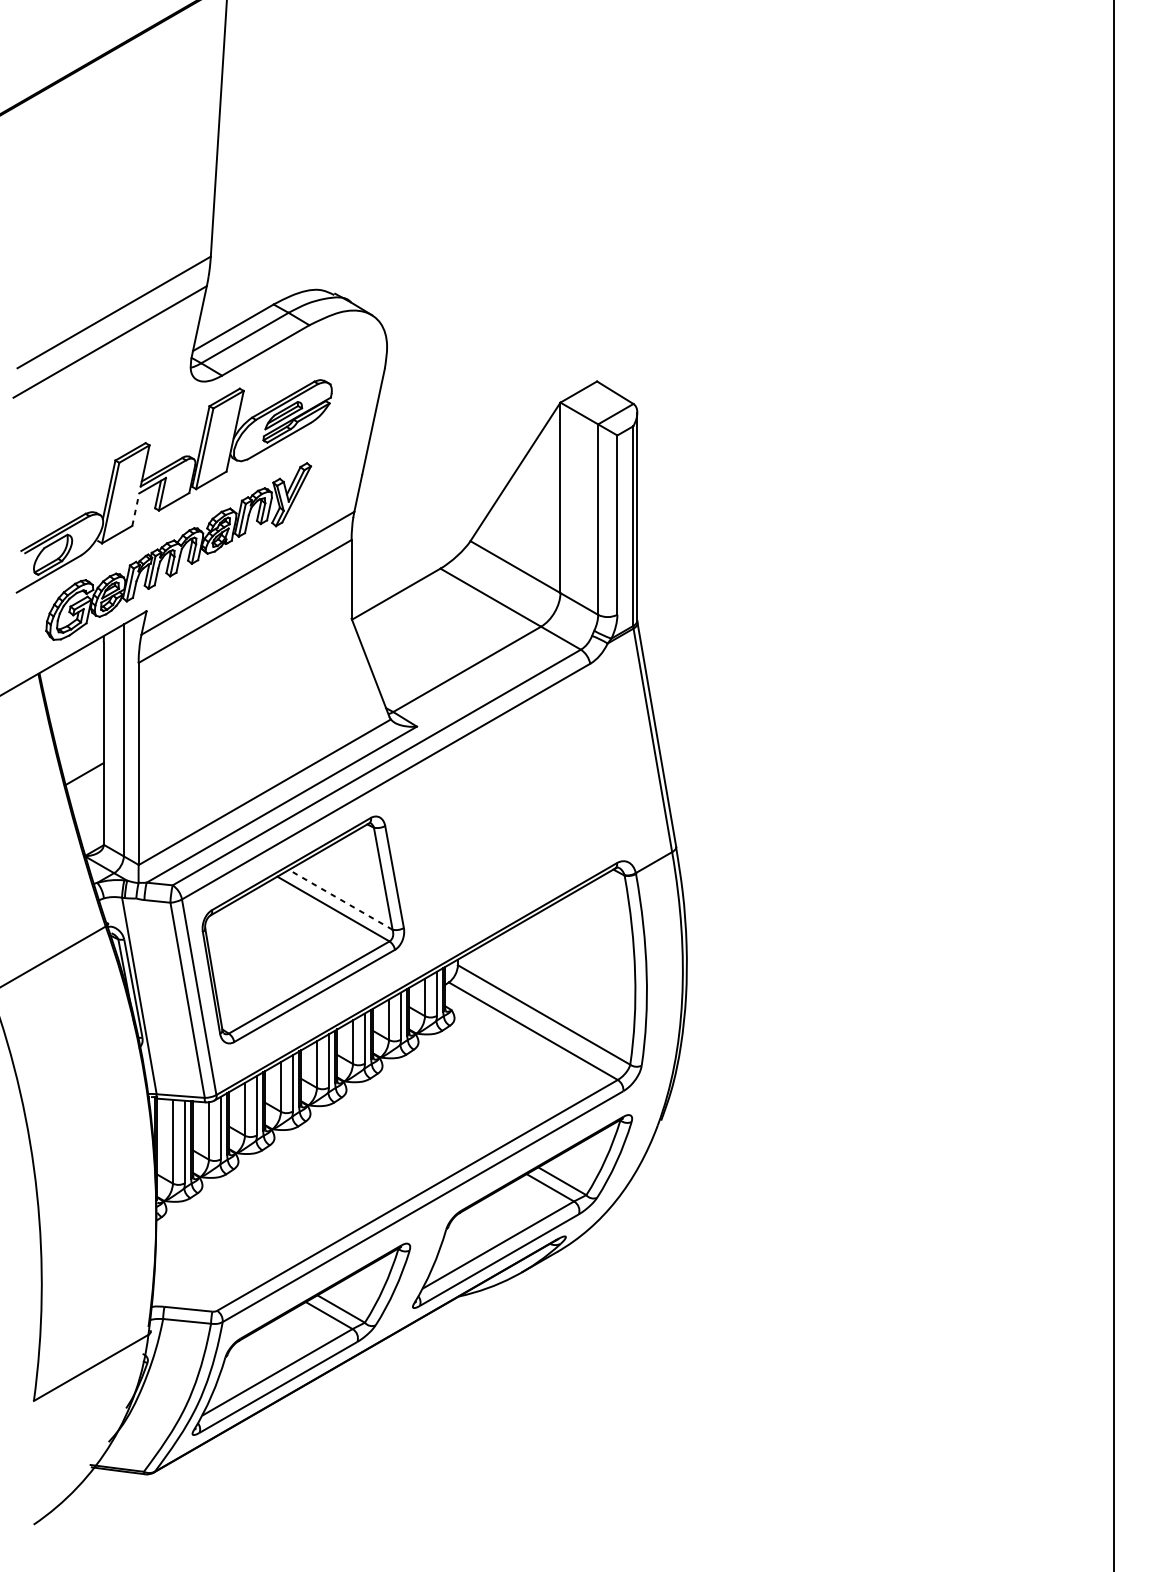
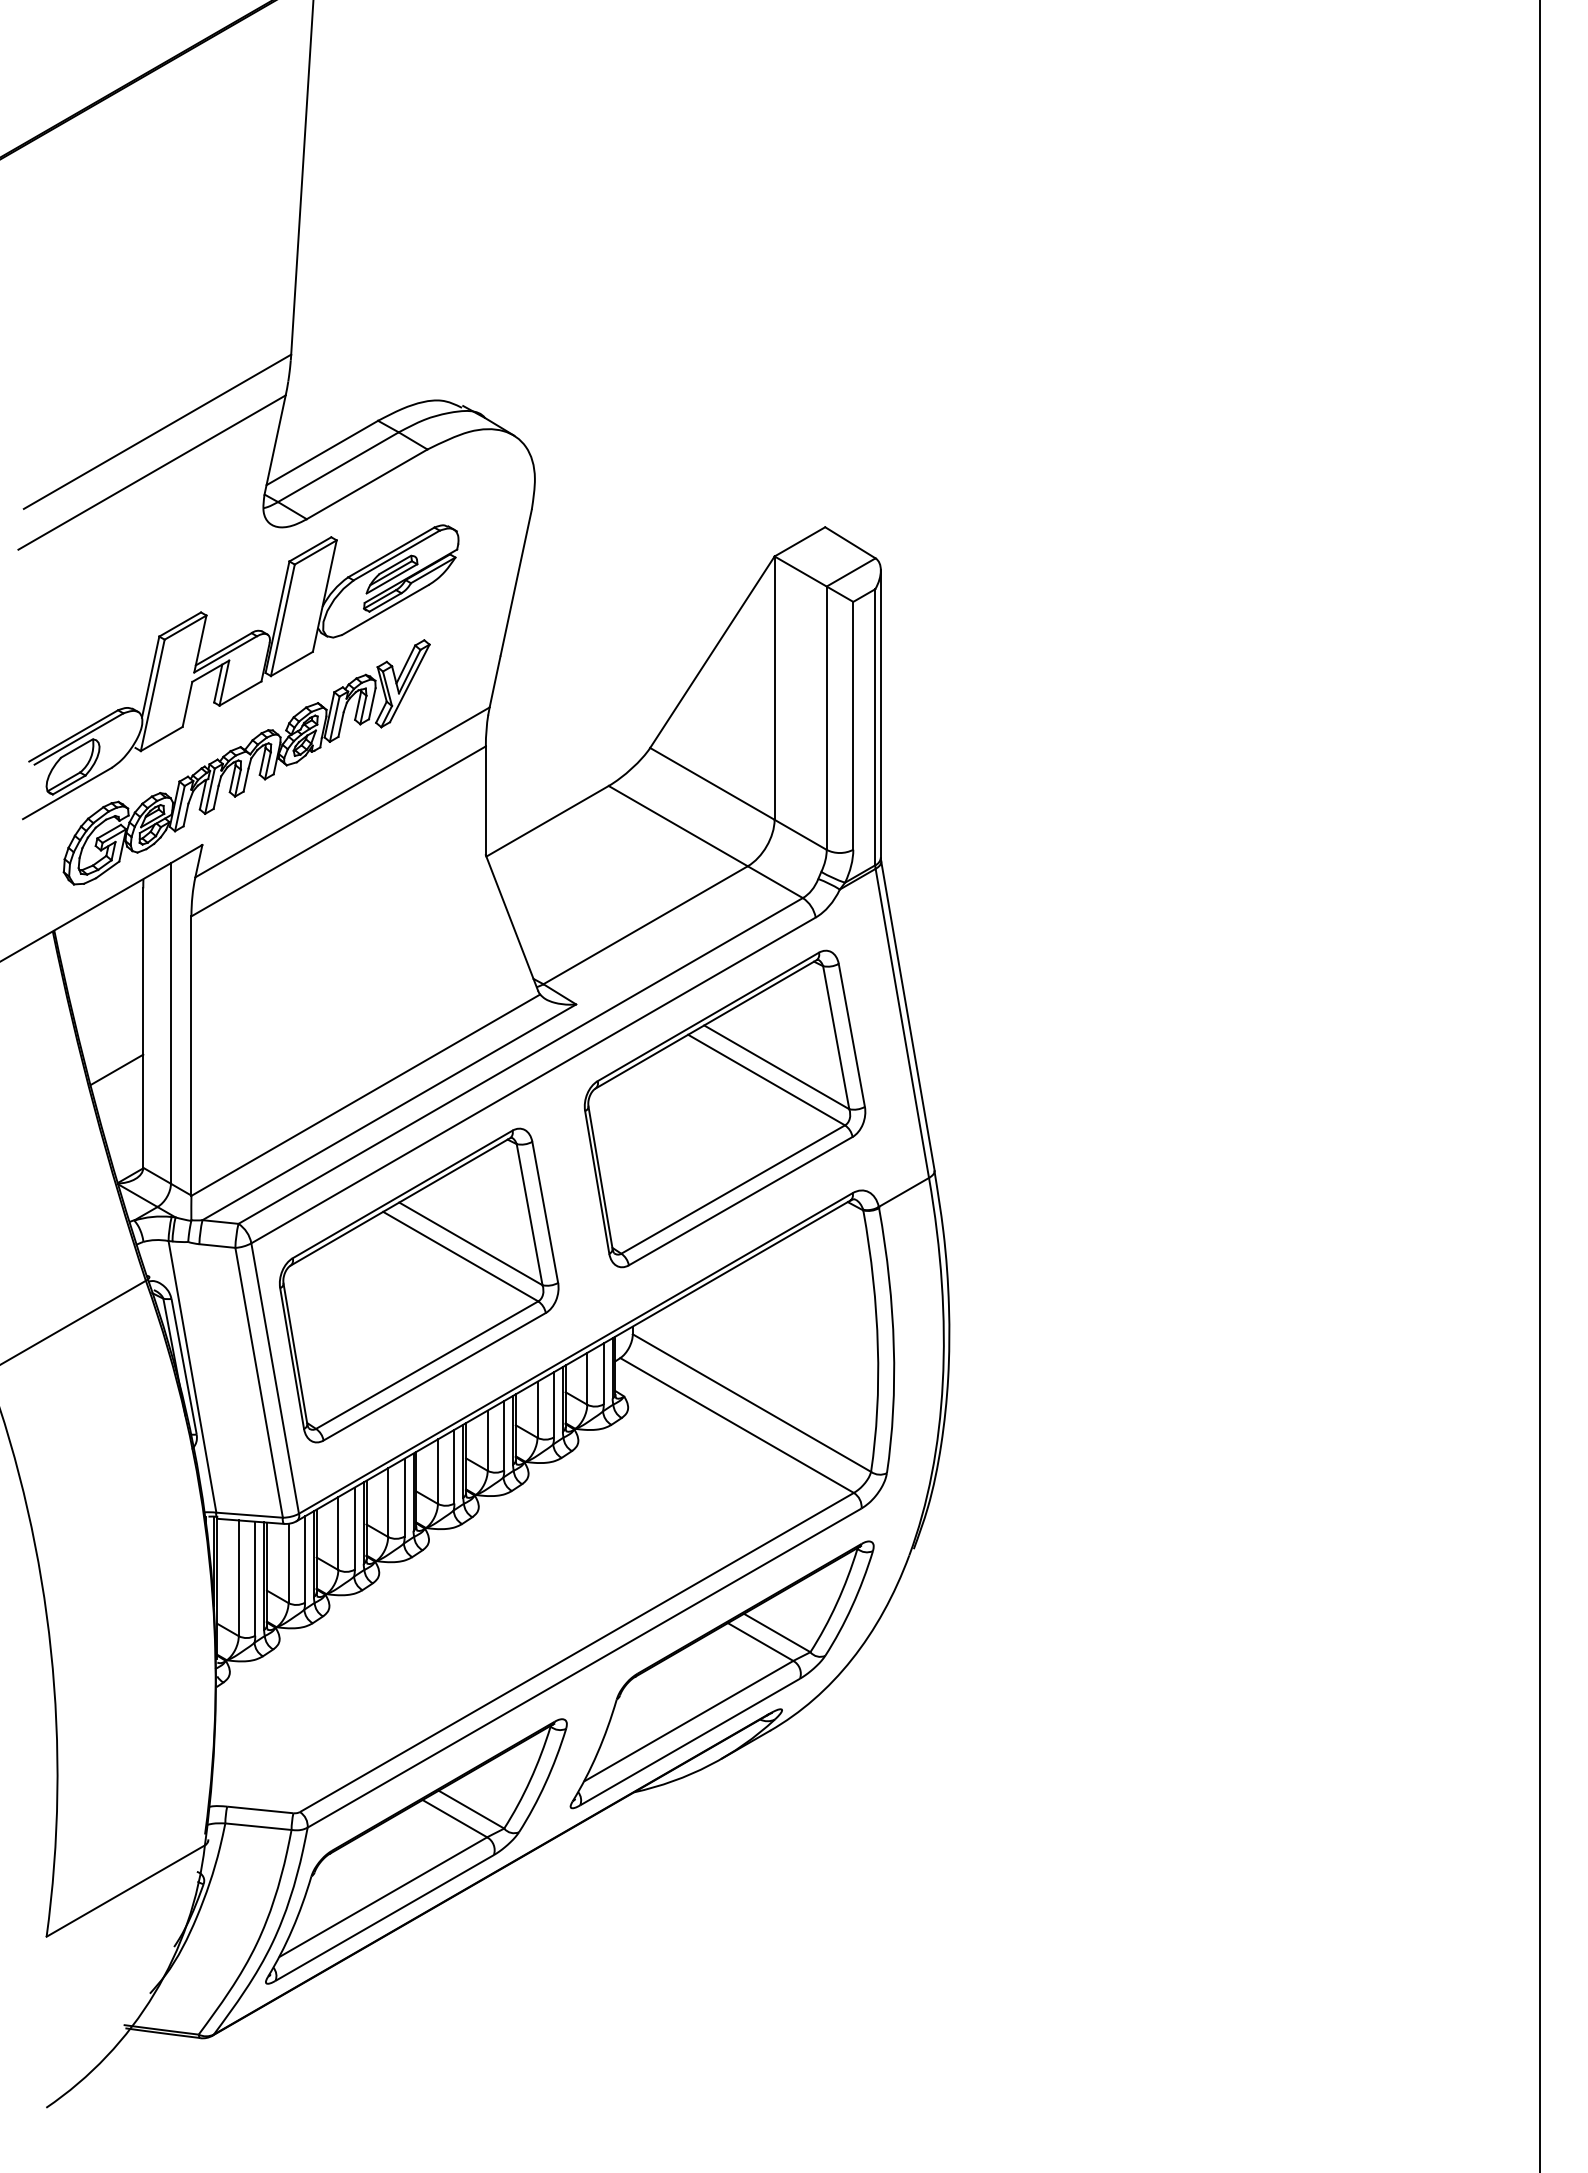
line: (135, 508) -> (187, 703), dashed -> solid
part: (524, 801) -> (724, 1108), added
line: (340, 899) -> (470, 1243), dashed -> solid

